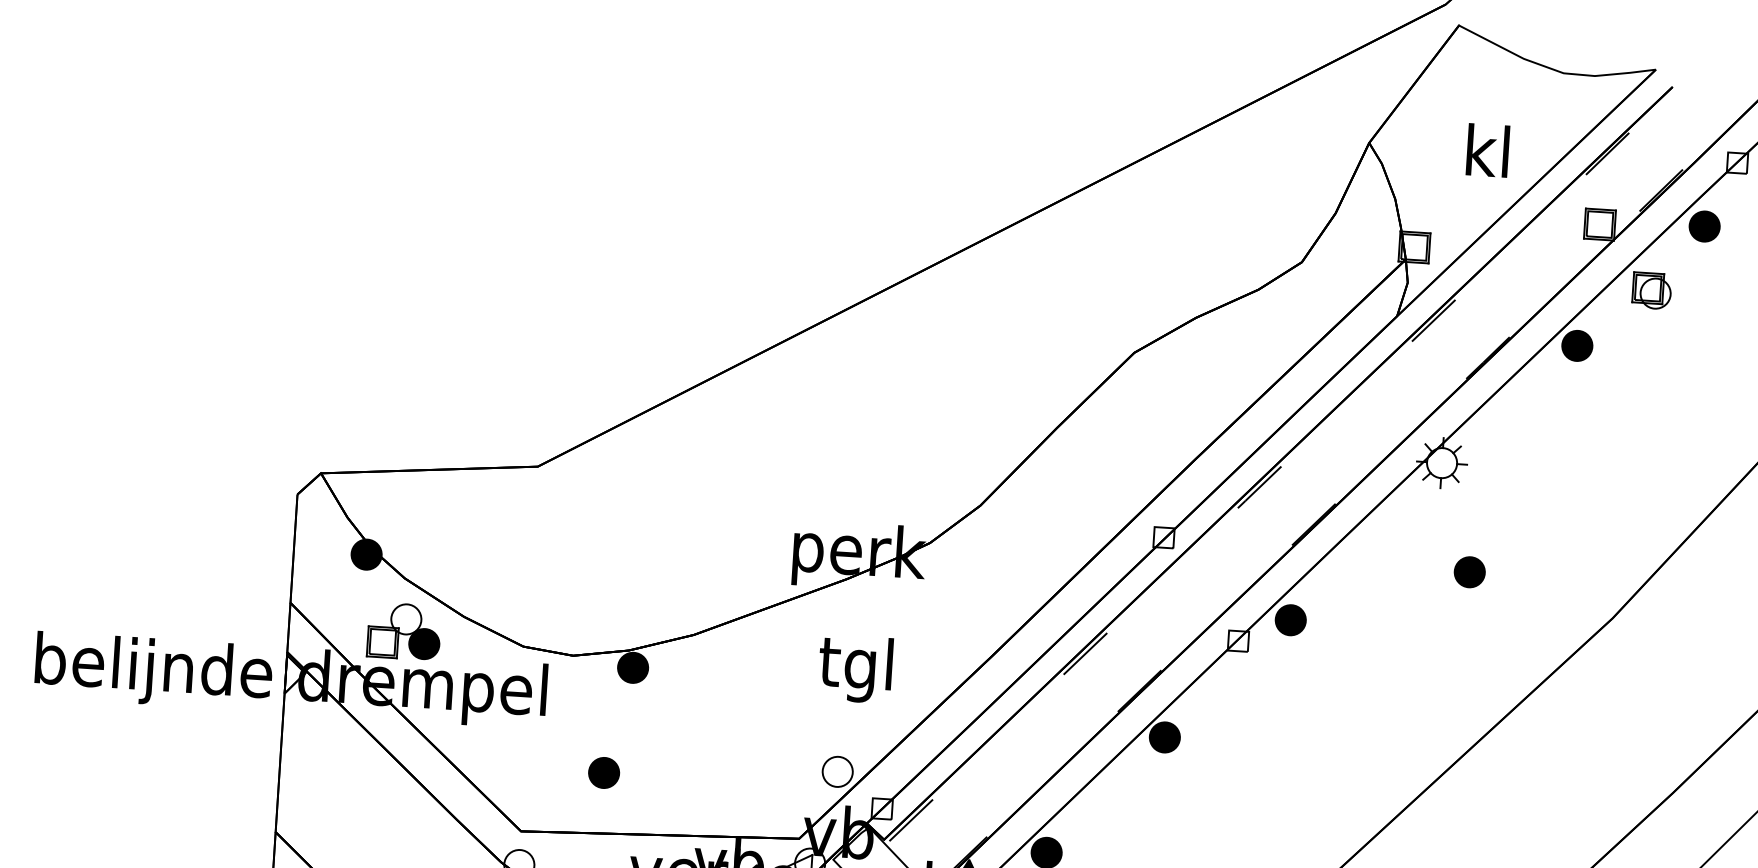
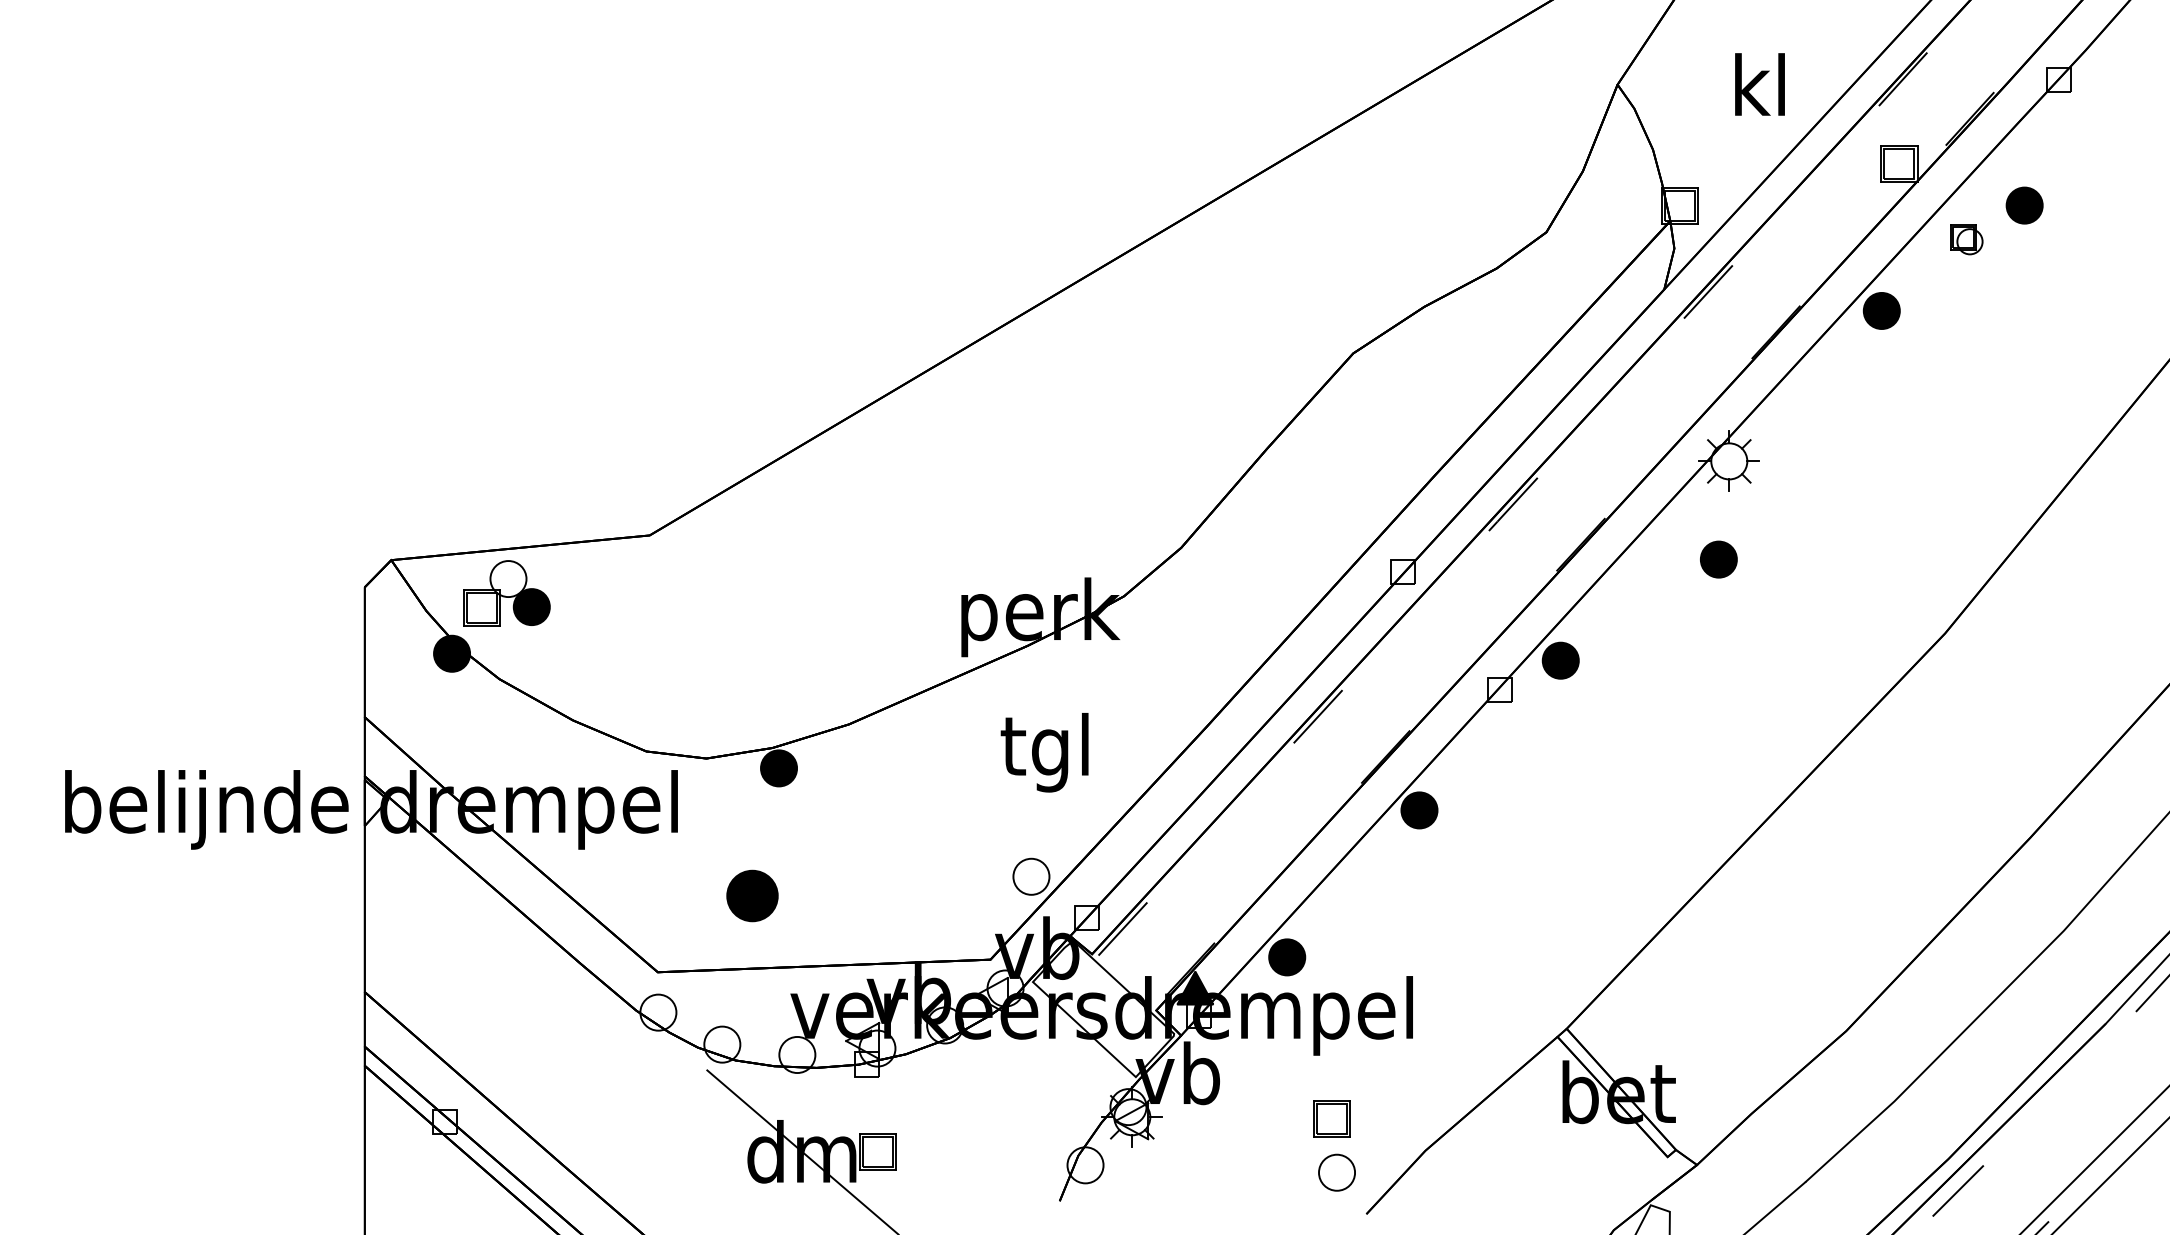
part: (1704, 226) -> (2024, 205), moved
part: (1651, 290) -> (1966, 239), size x0.7
part: (1469, 572) -> (1718, 559), moved
part: (403, 631) -> (506, 593), moved
part: (604, 773) -> (752, 896), size x1.4

